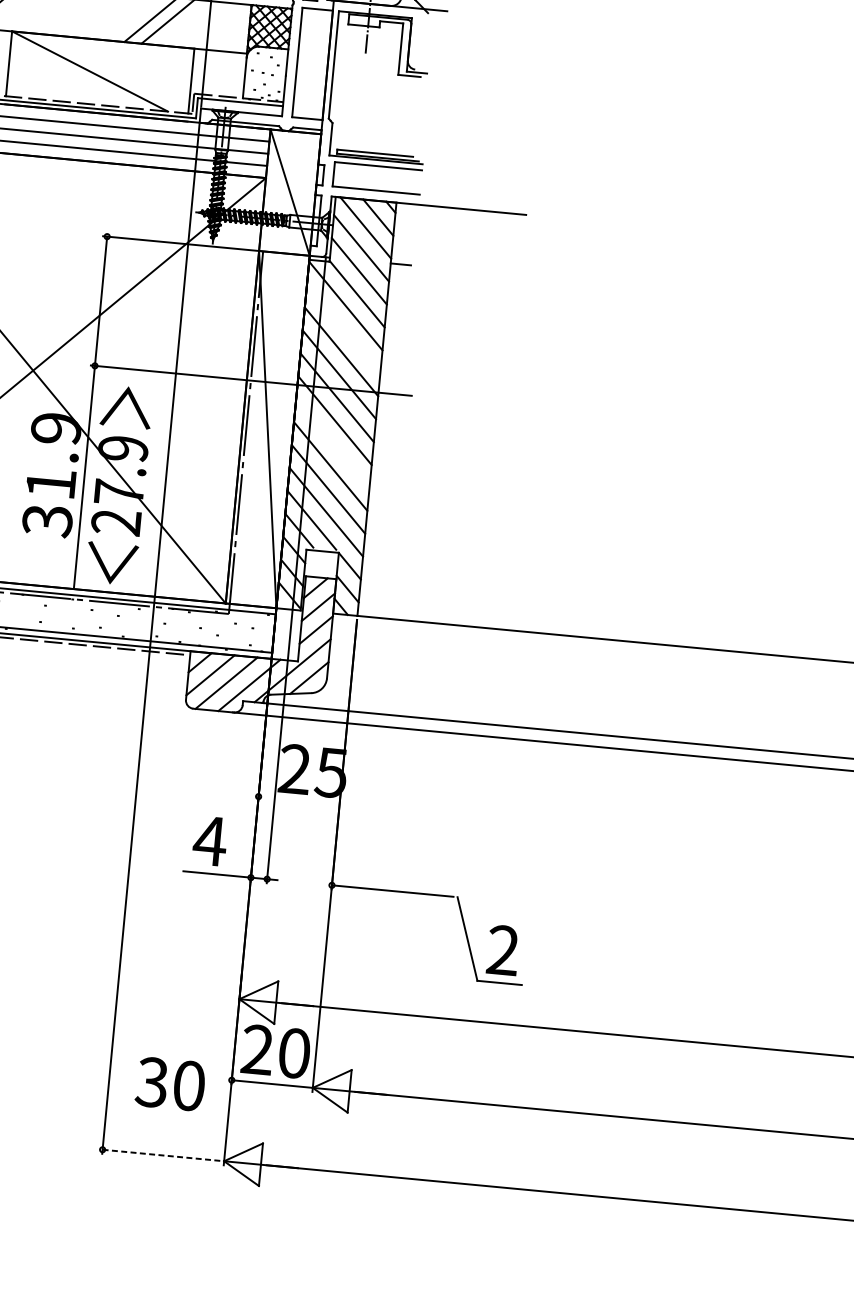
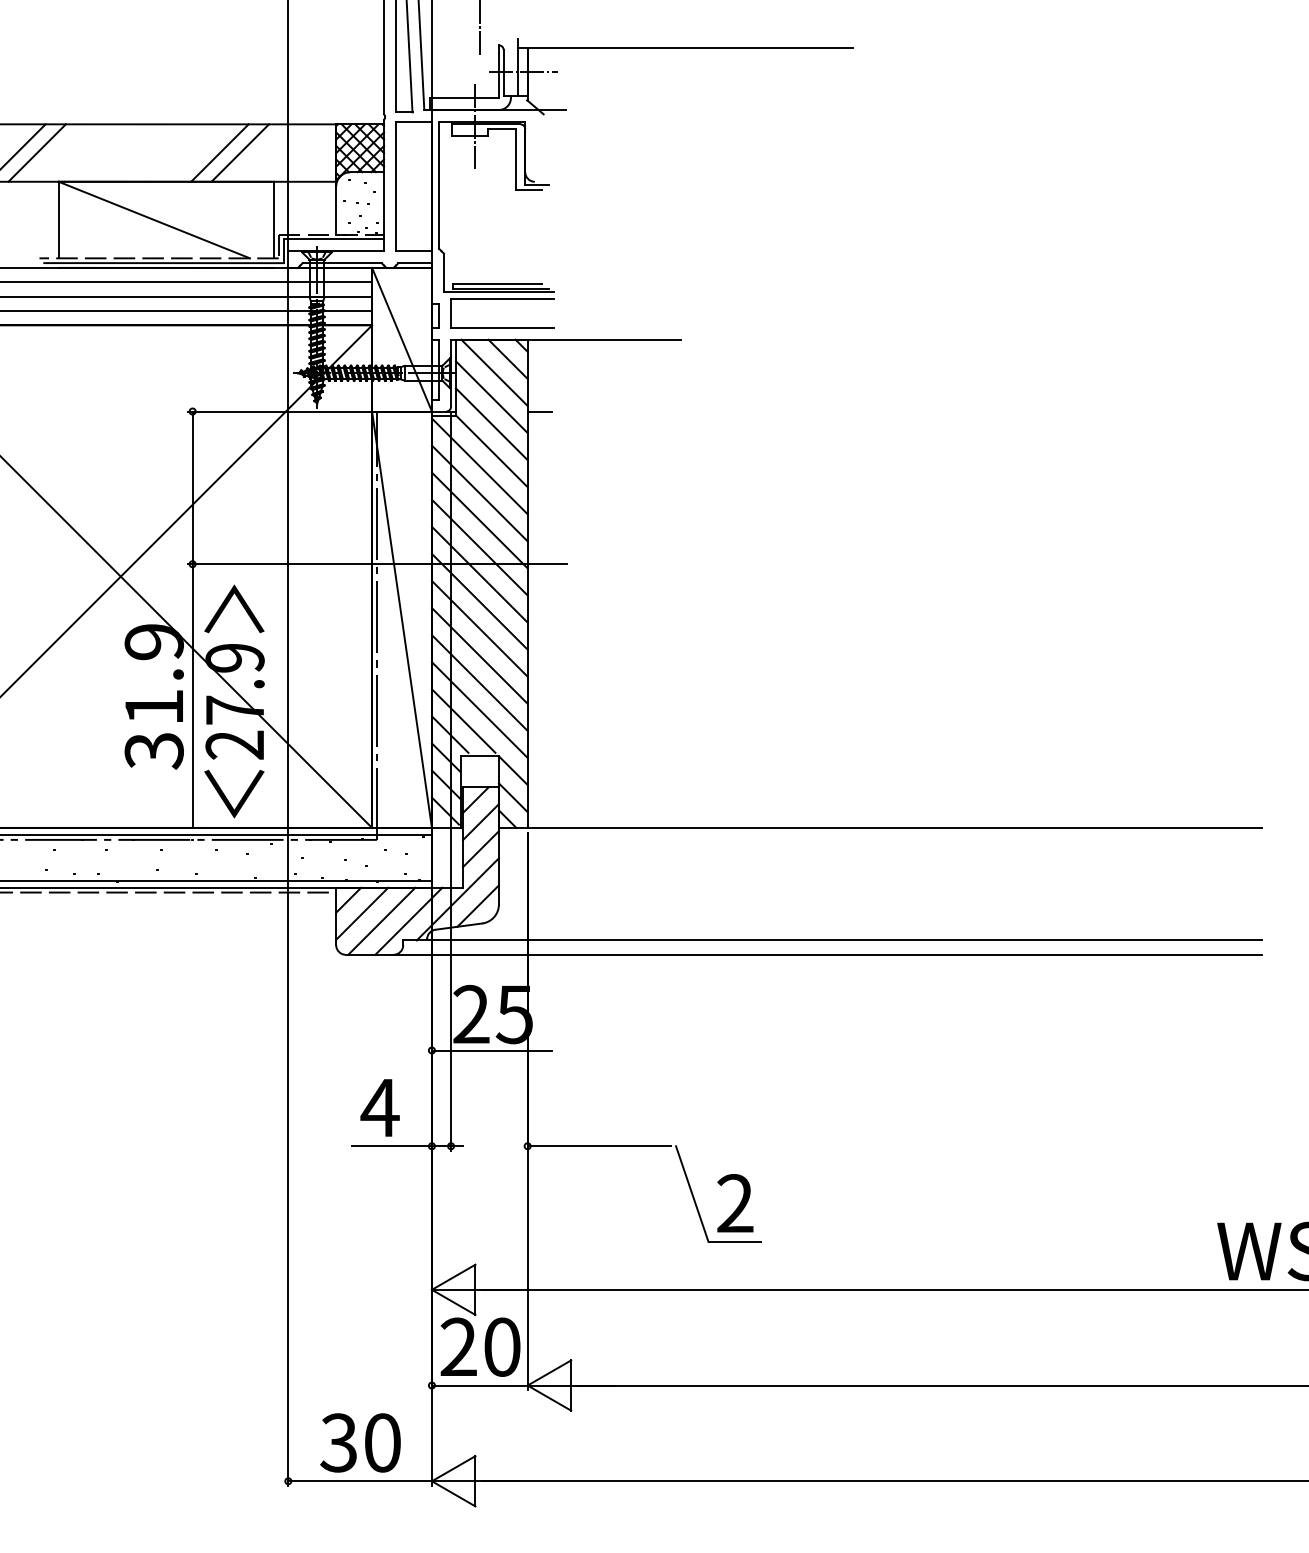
line: (343, 328) -> (479, 493), added
line: (332, 443) -> (479, 628), added
line: (309, 801) -> (491, 1050), added
text: (170, 1083) -> (360, 1442), moved
line: (163, 1155) -> (360, 1481), dashed -> solid

